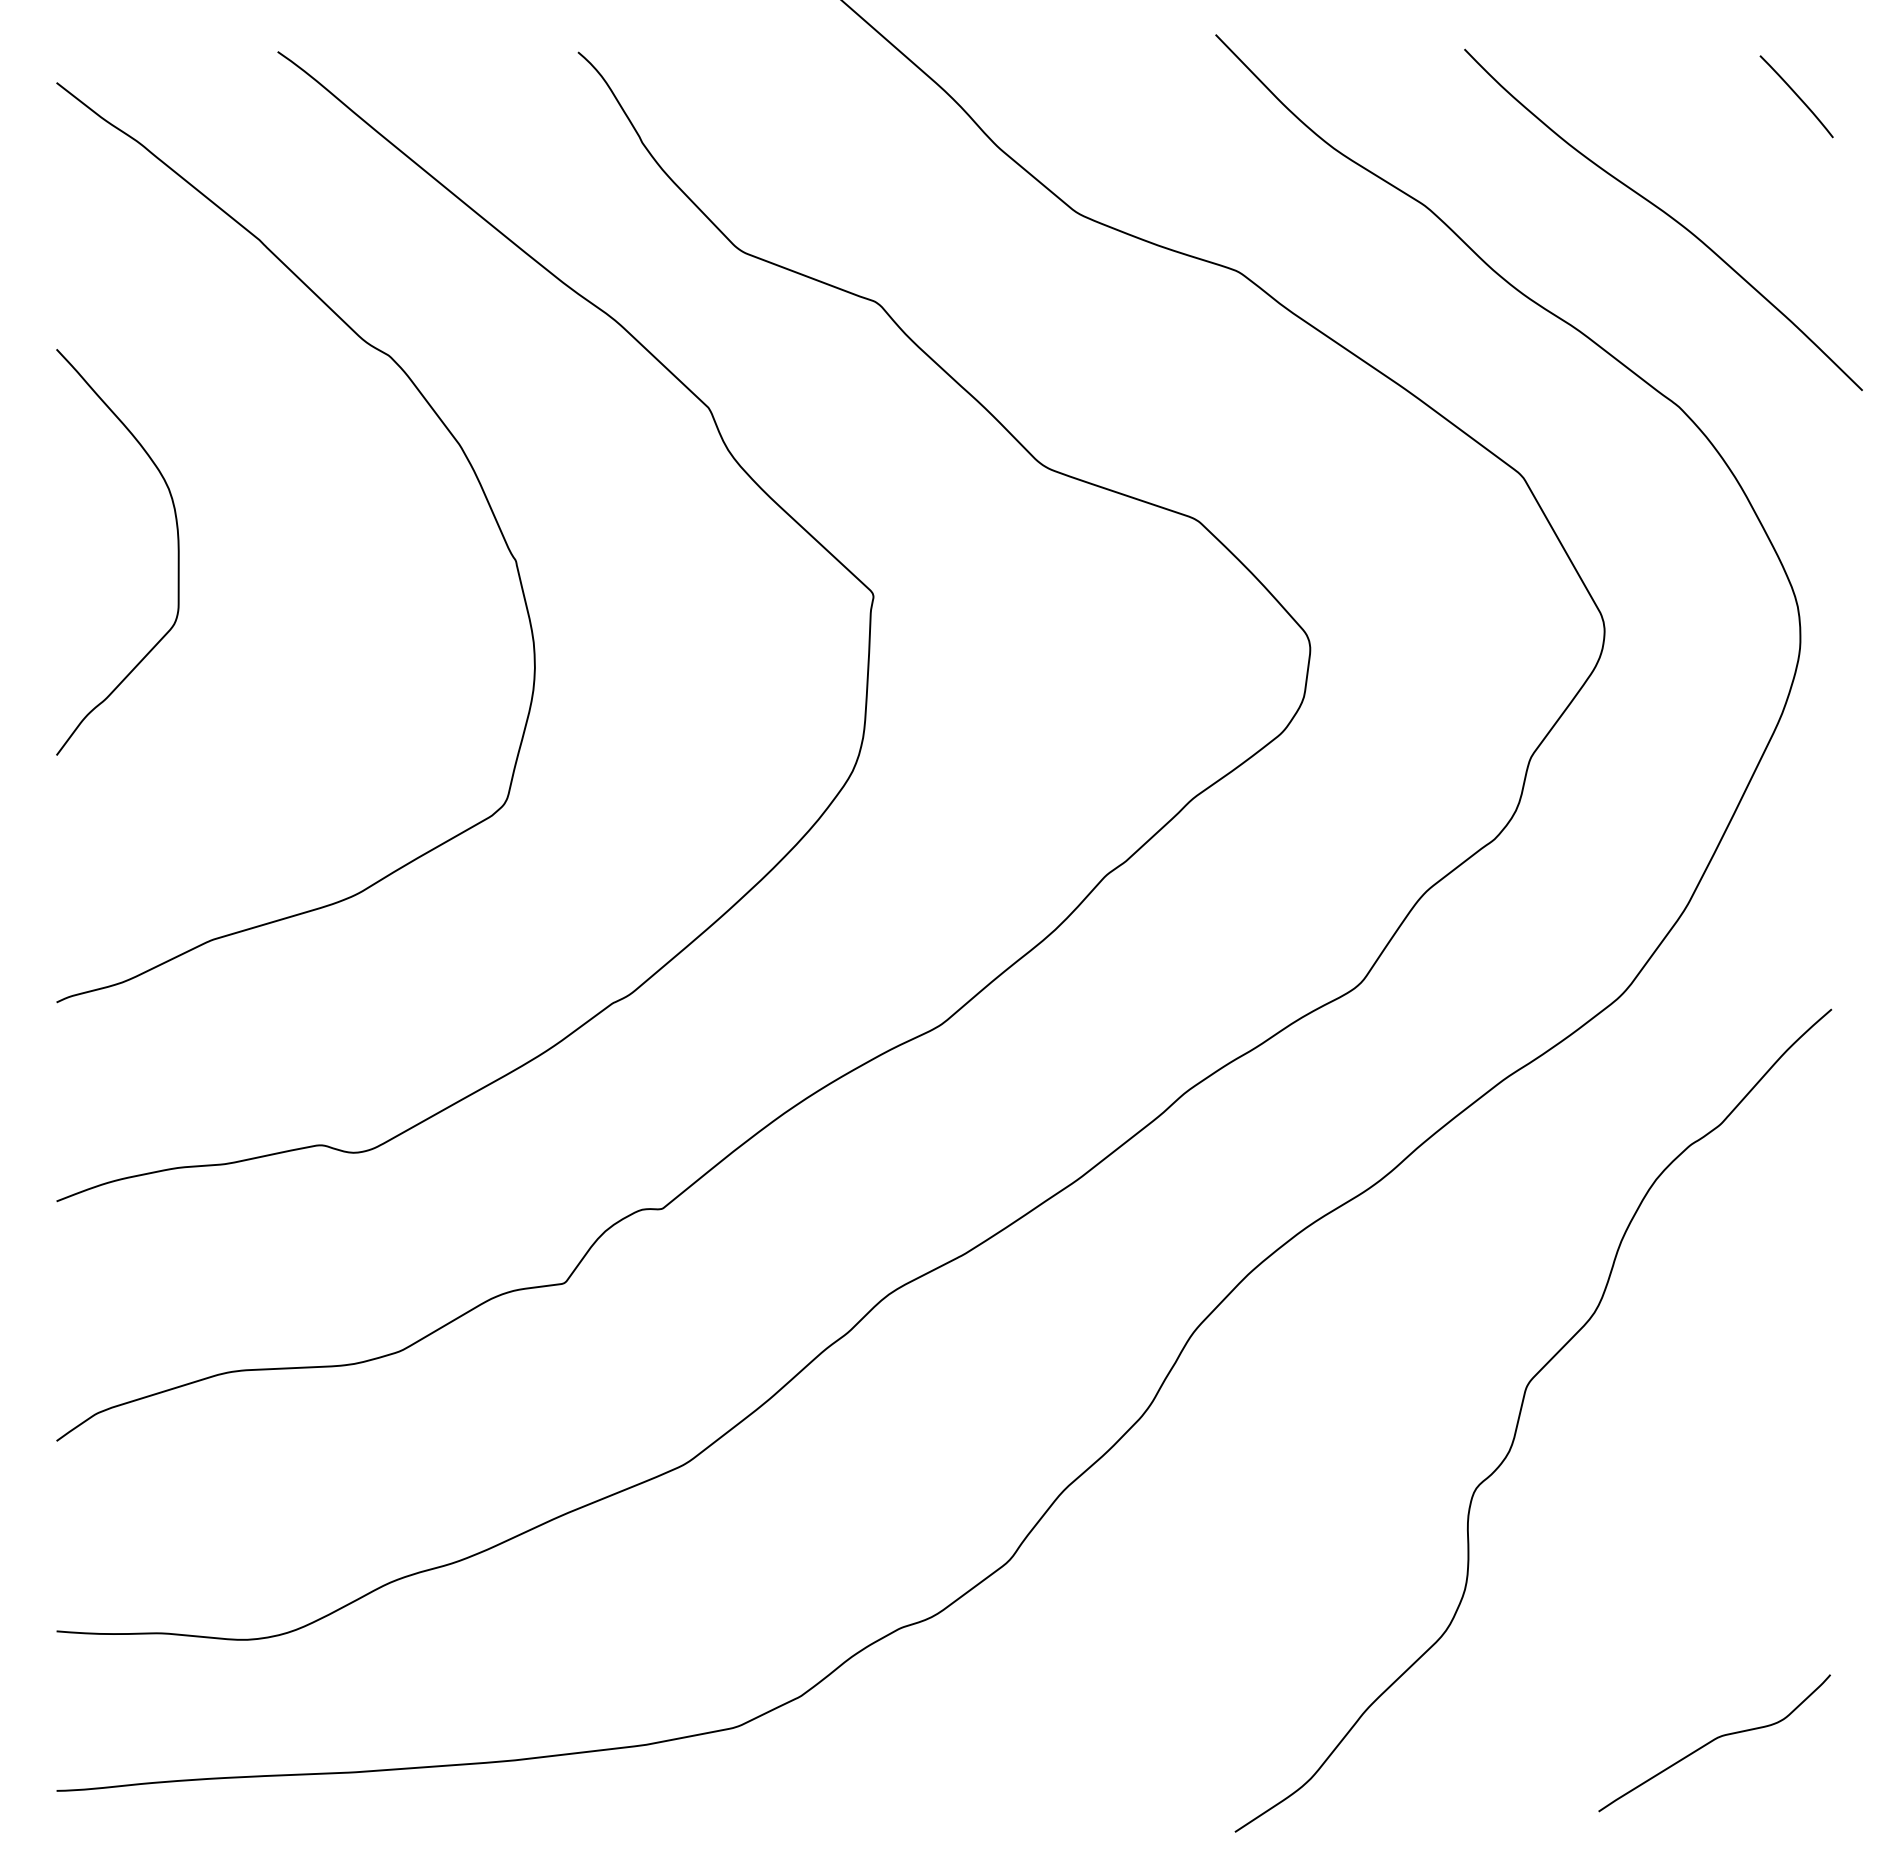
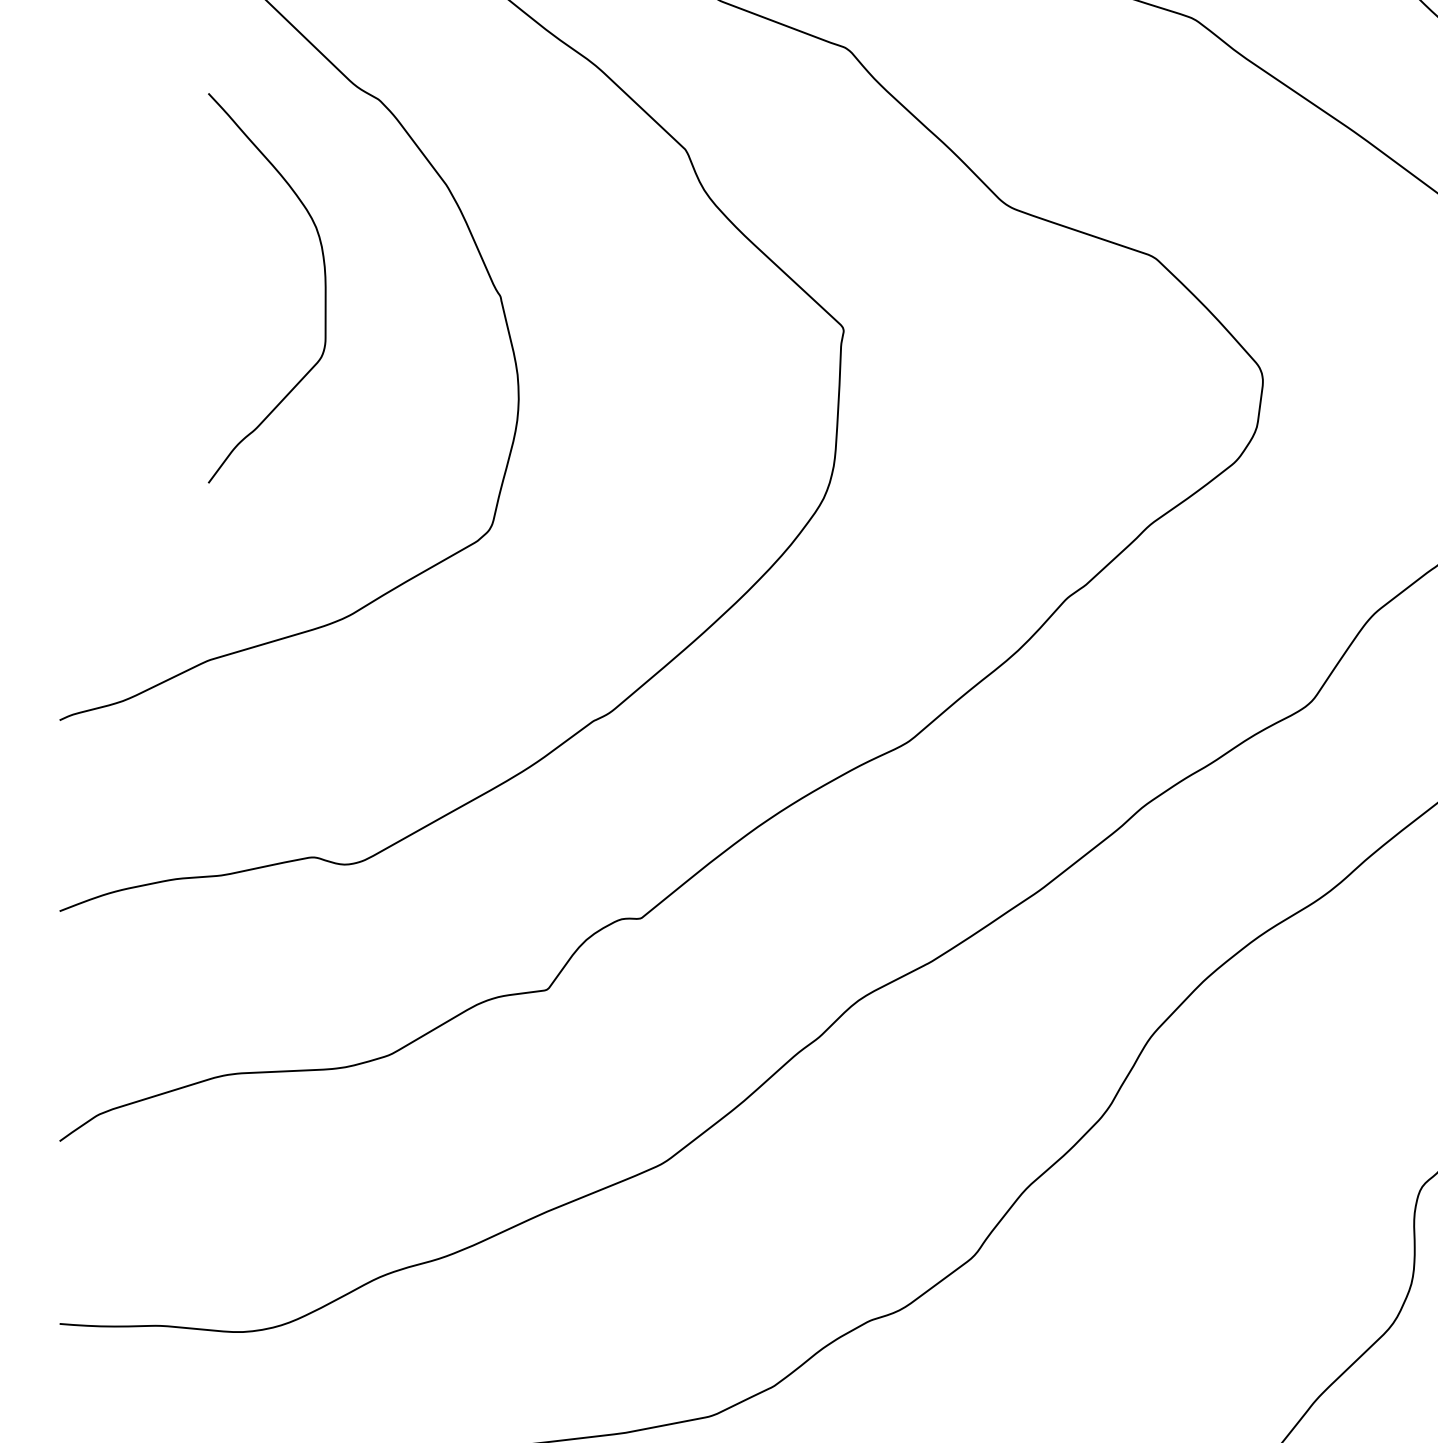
curve: (177, 552) -> (324, 288), moved

